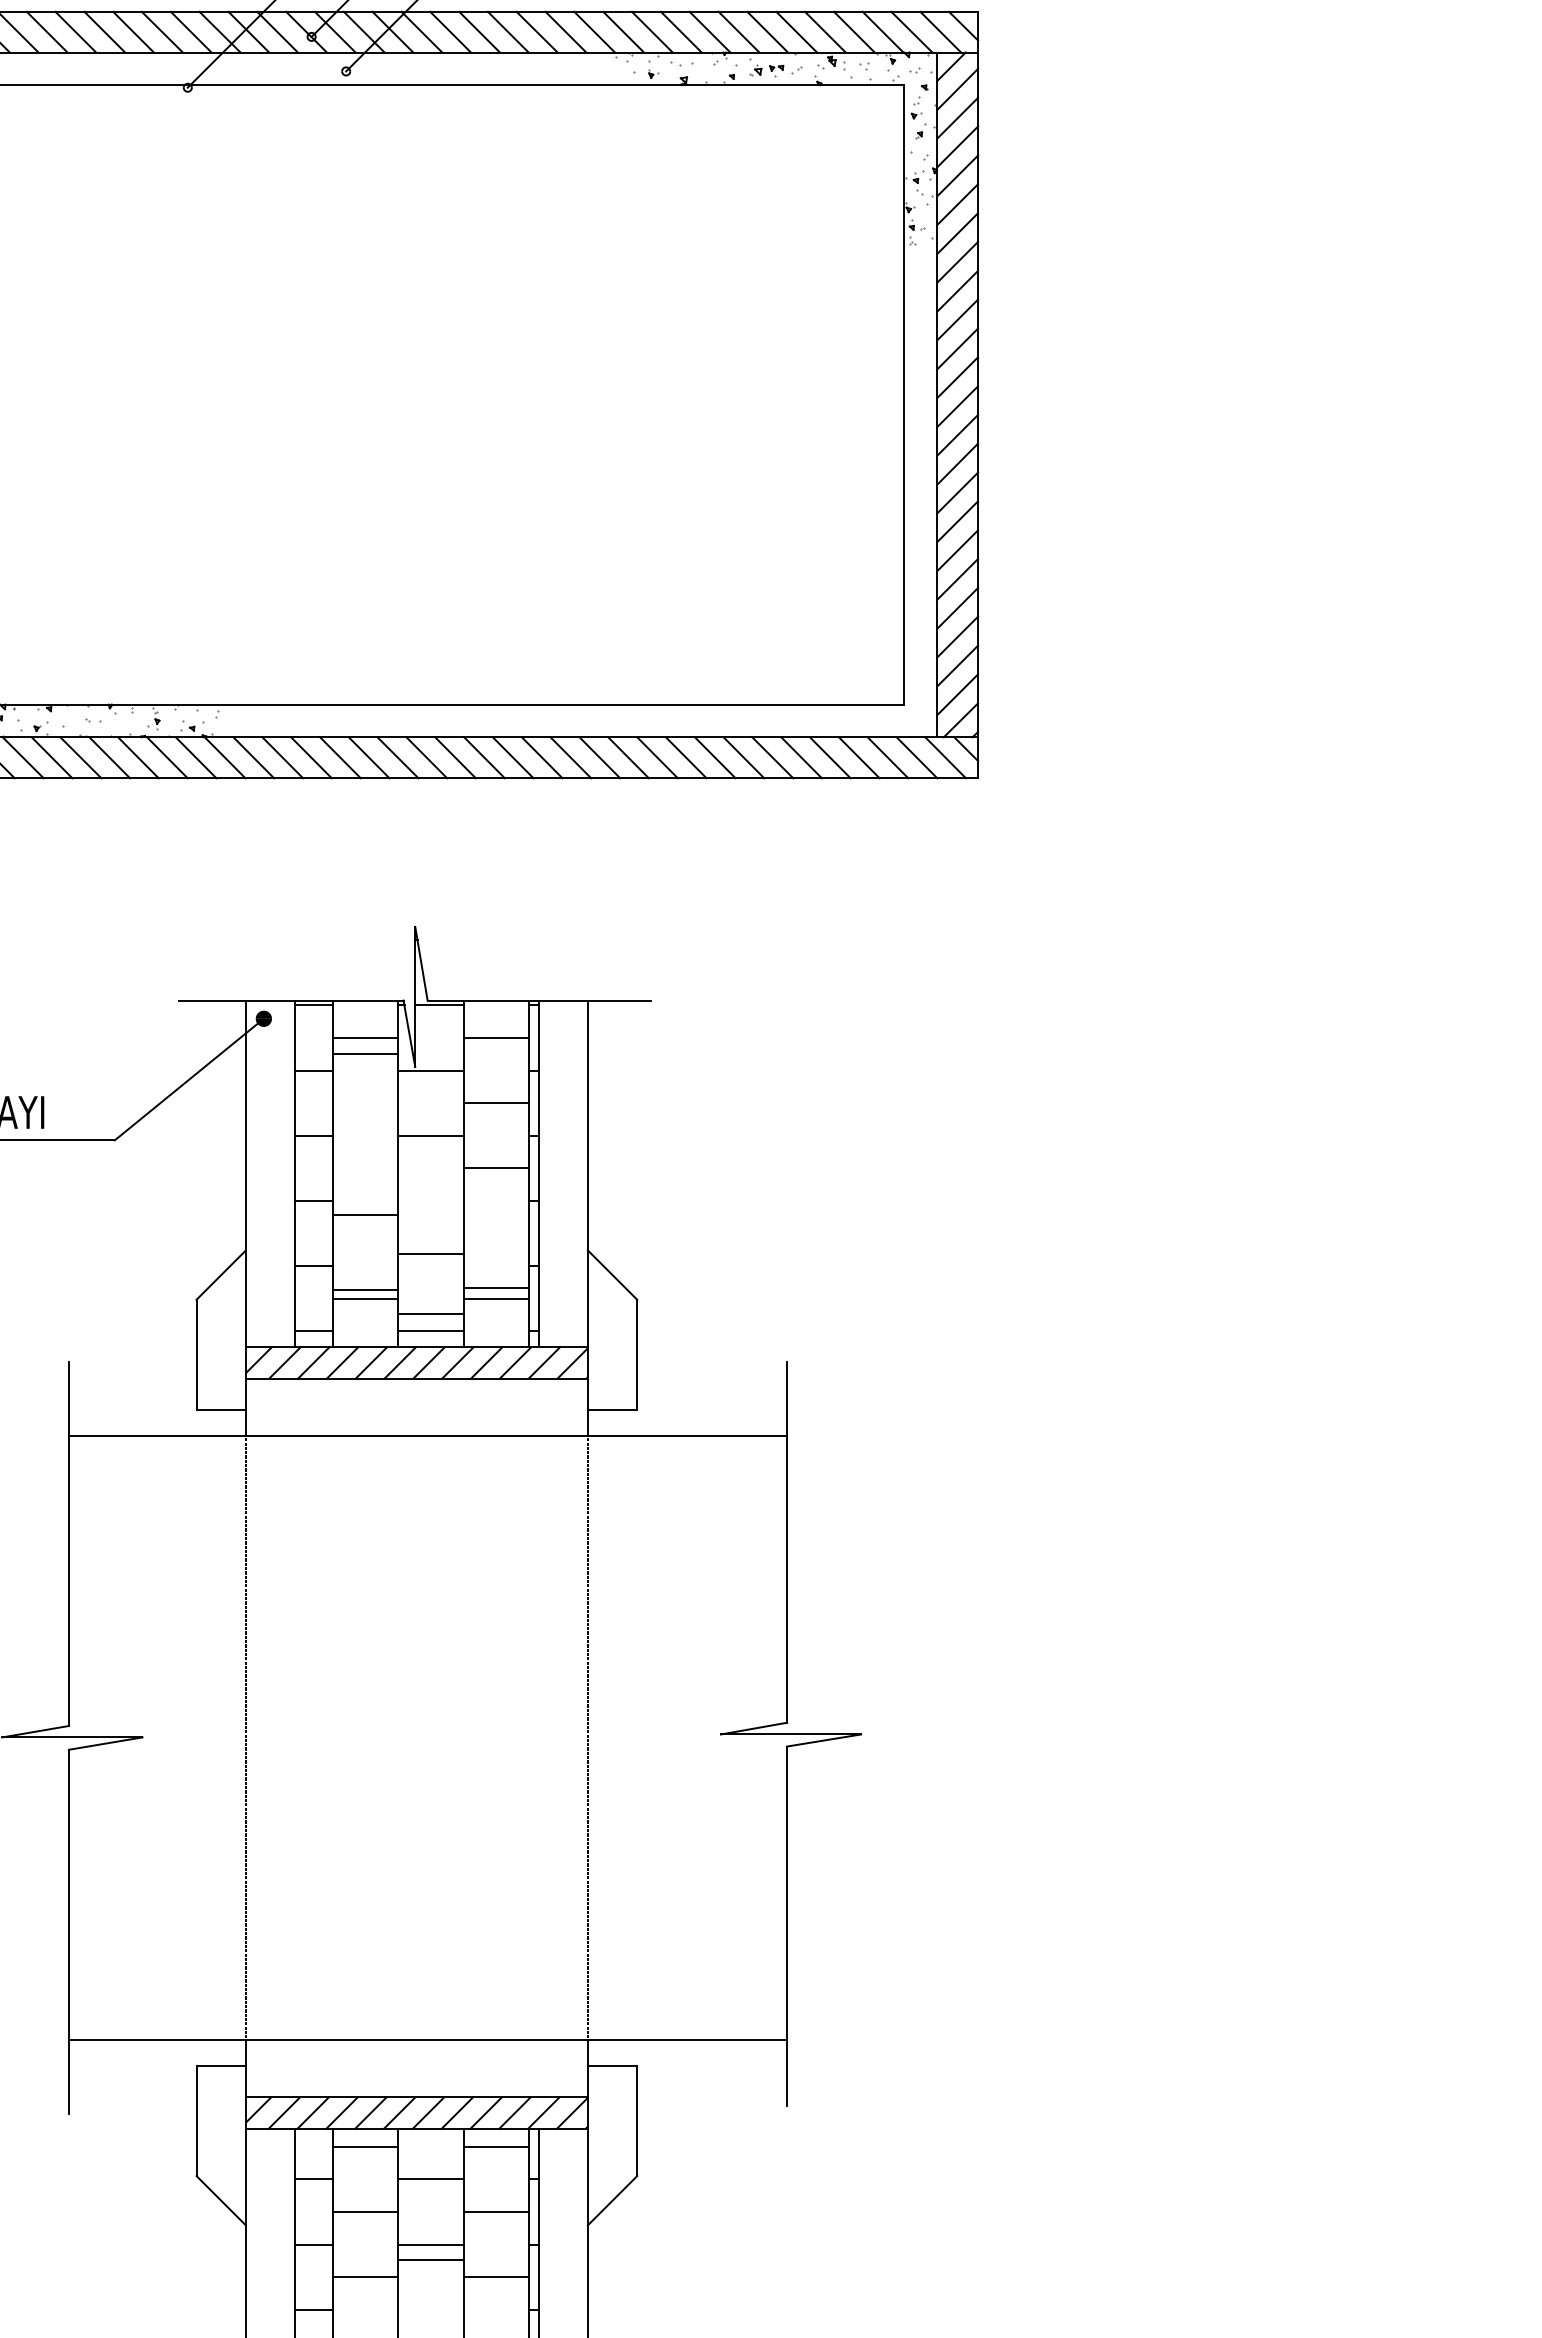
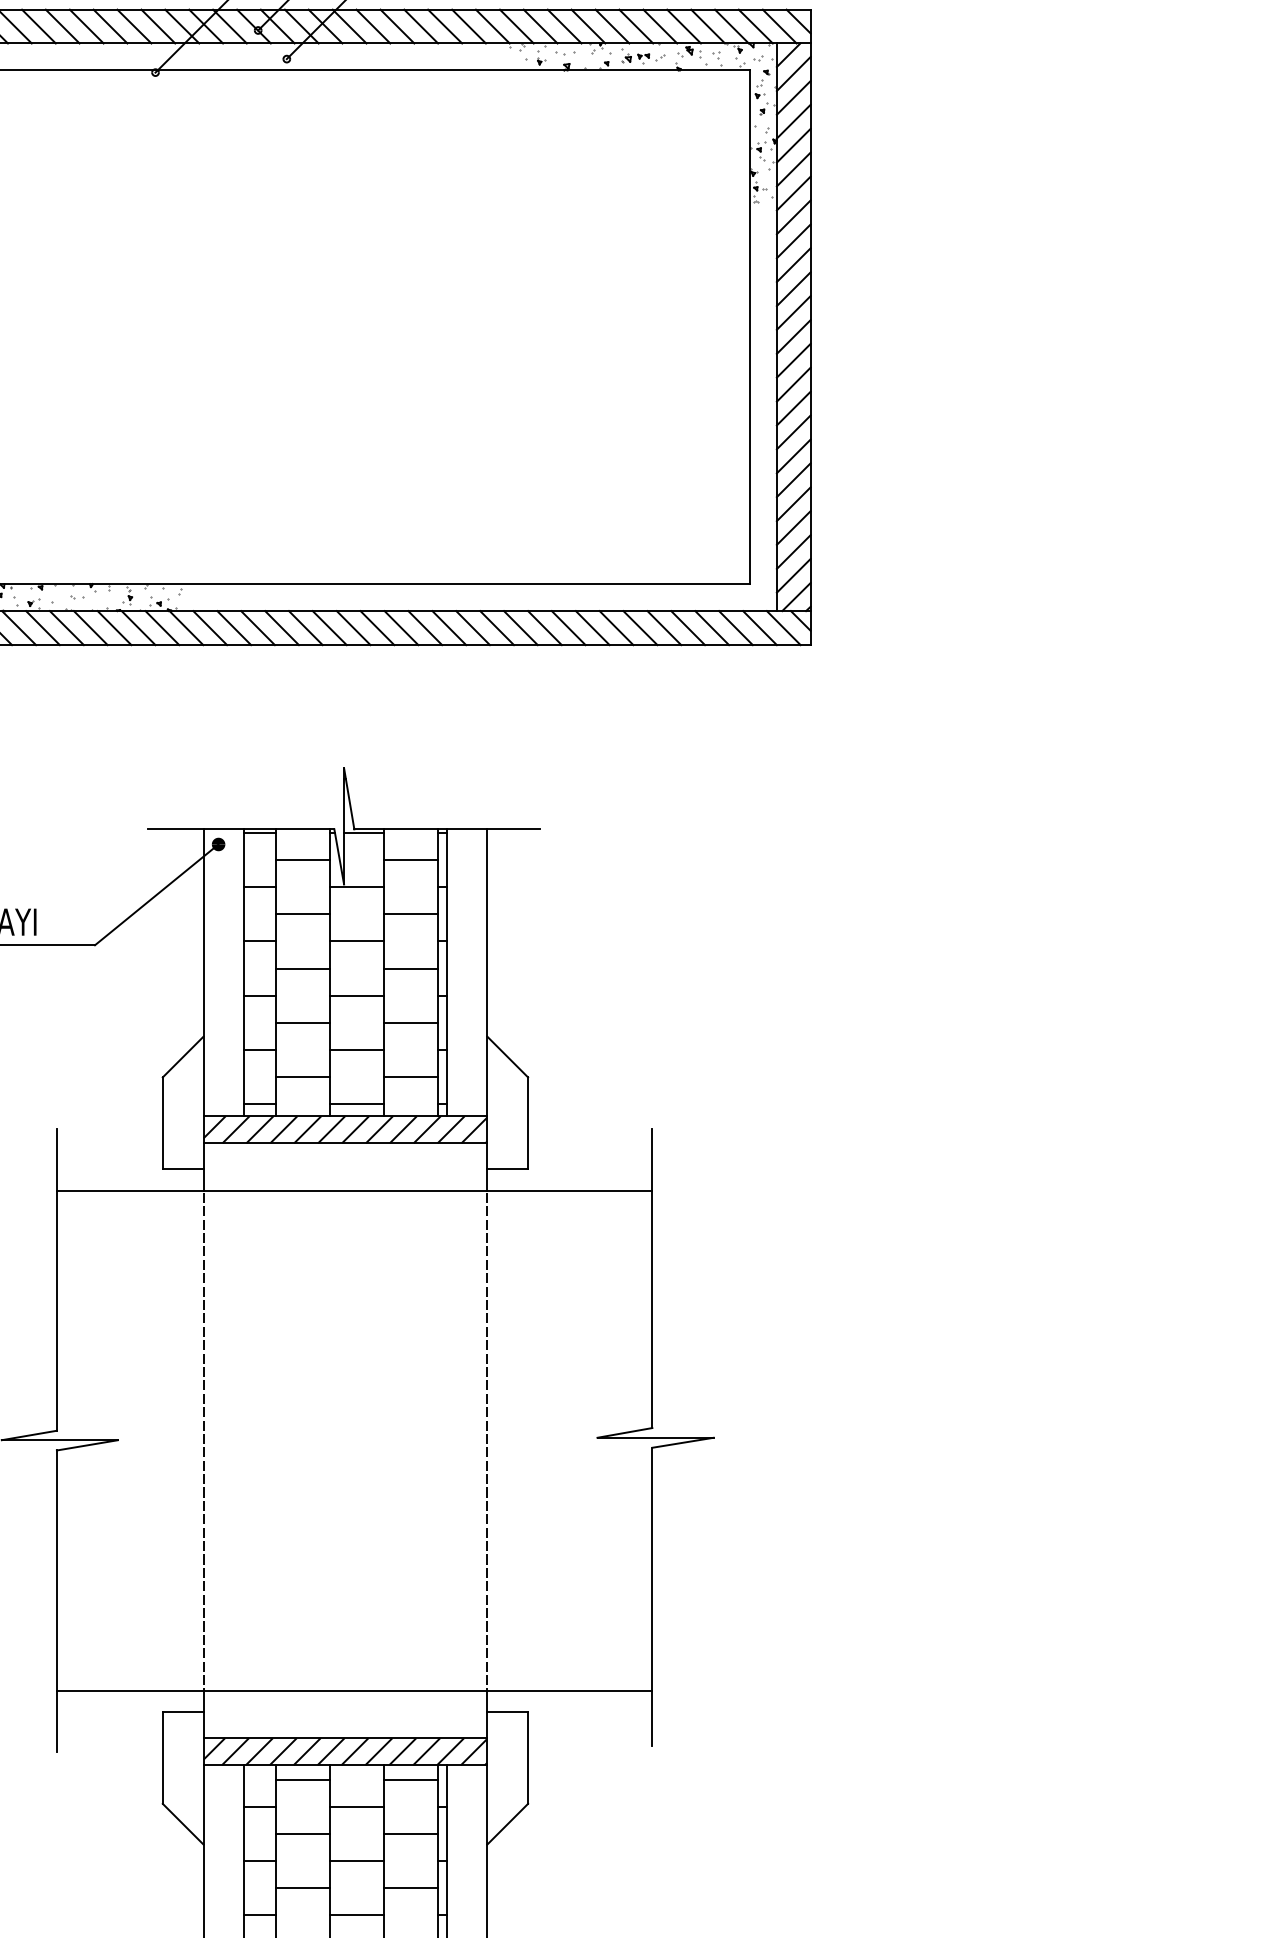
line: (365, 1054) -> (302, 914), moved
line: (365, 1215) -> (302, 968), moved
line: (430, 1254) -> (356, 995), moved
line: (496, 1287) -> (411, 1022), moved
line: (365, 1289) -> (302, 1022), moved
line: (430, 1314) -> (356, 1049), moved
line: (430, 2260) -> (356, 1915), moved

